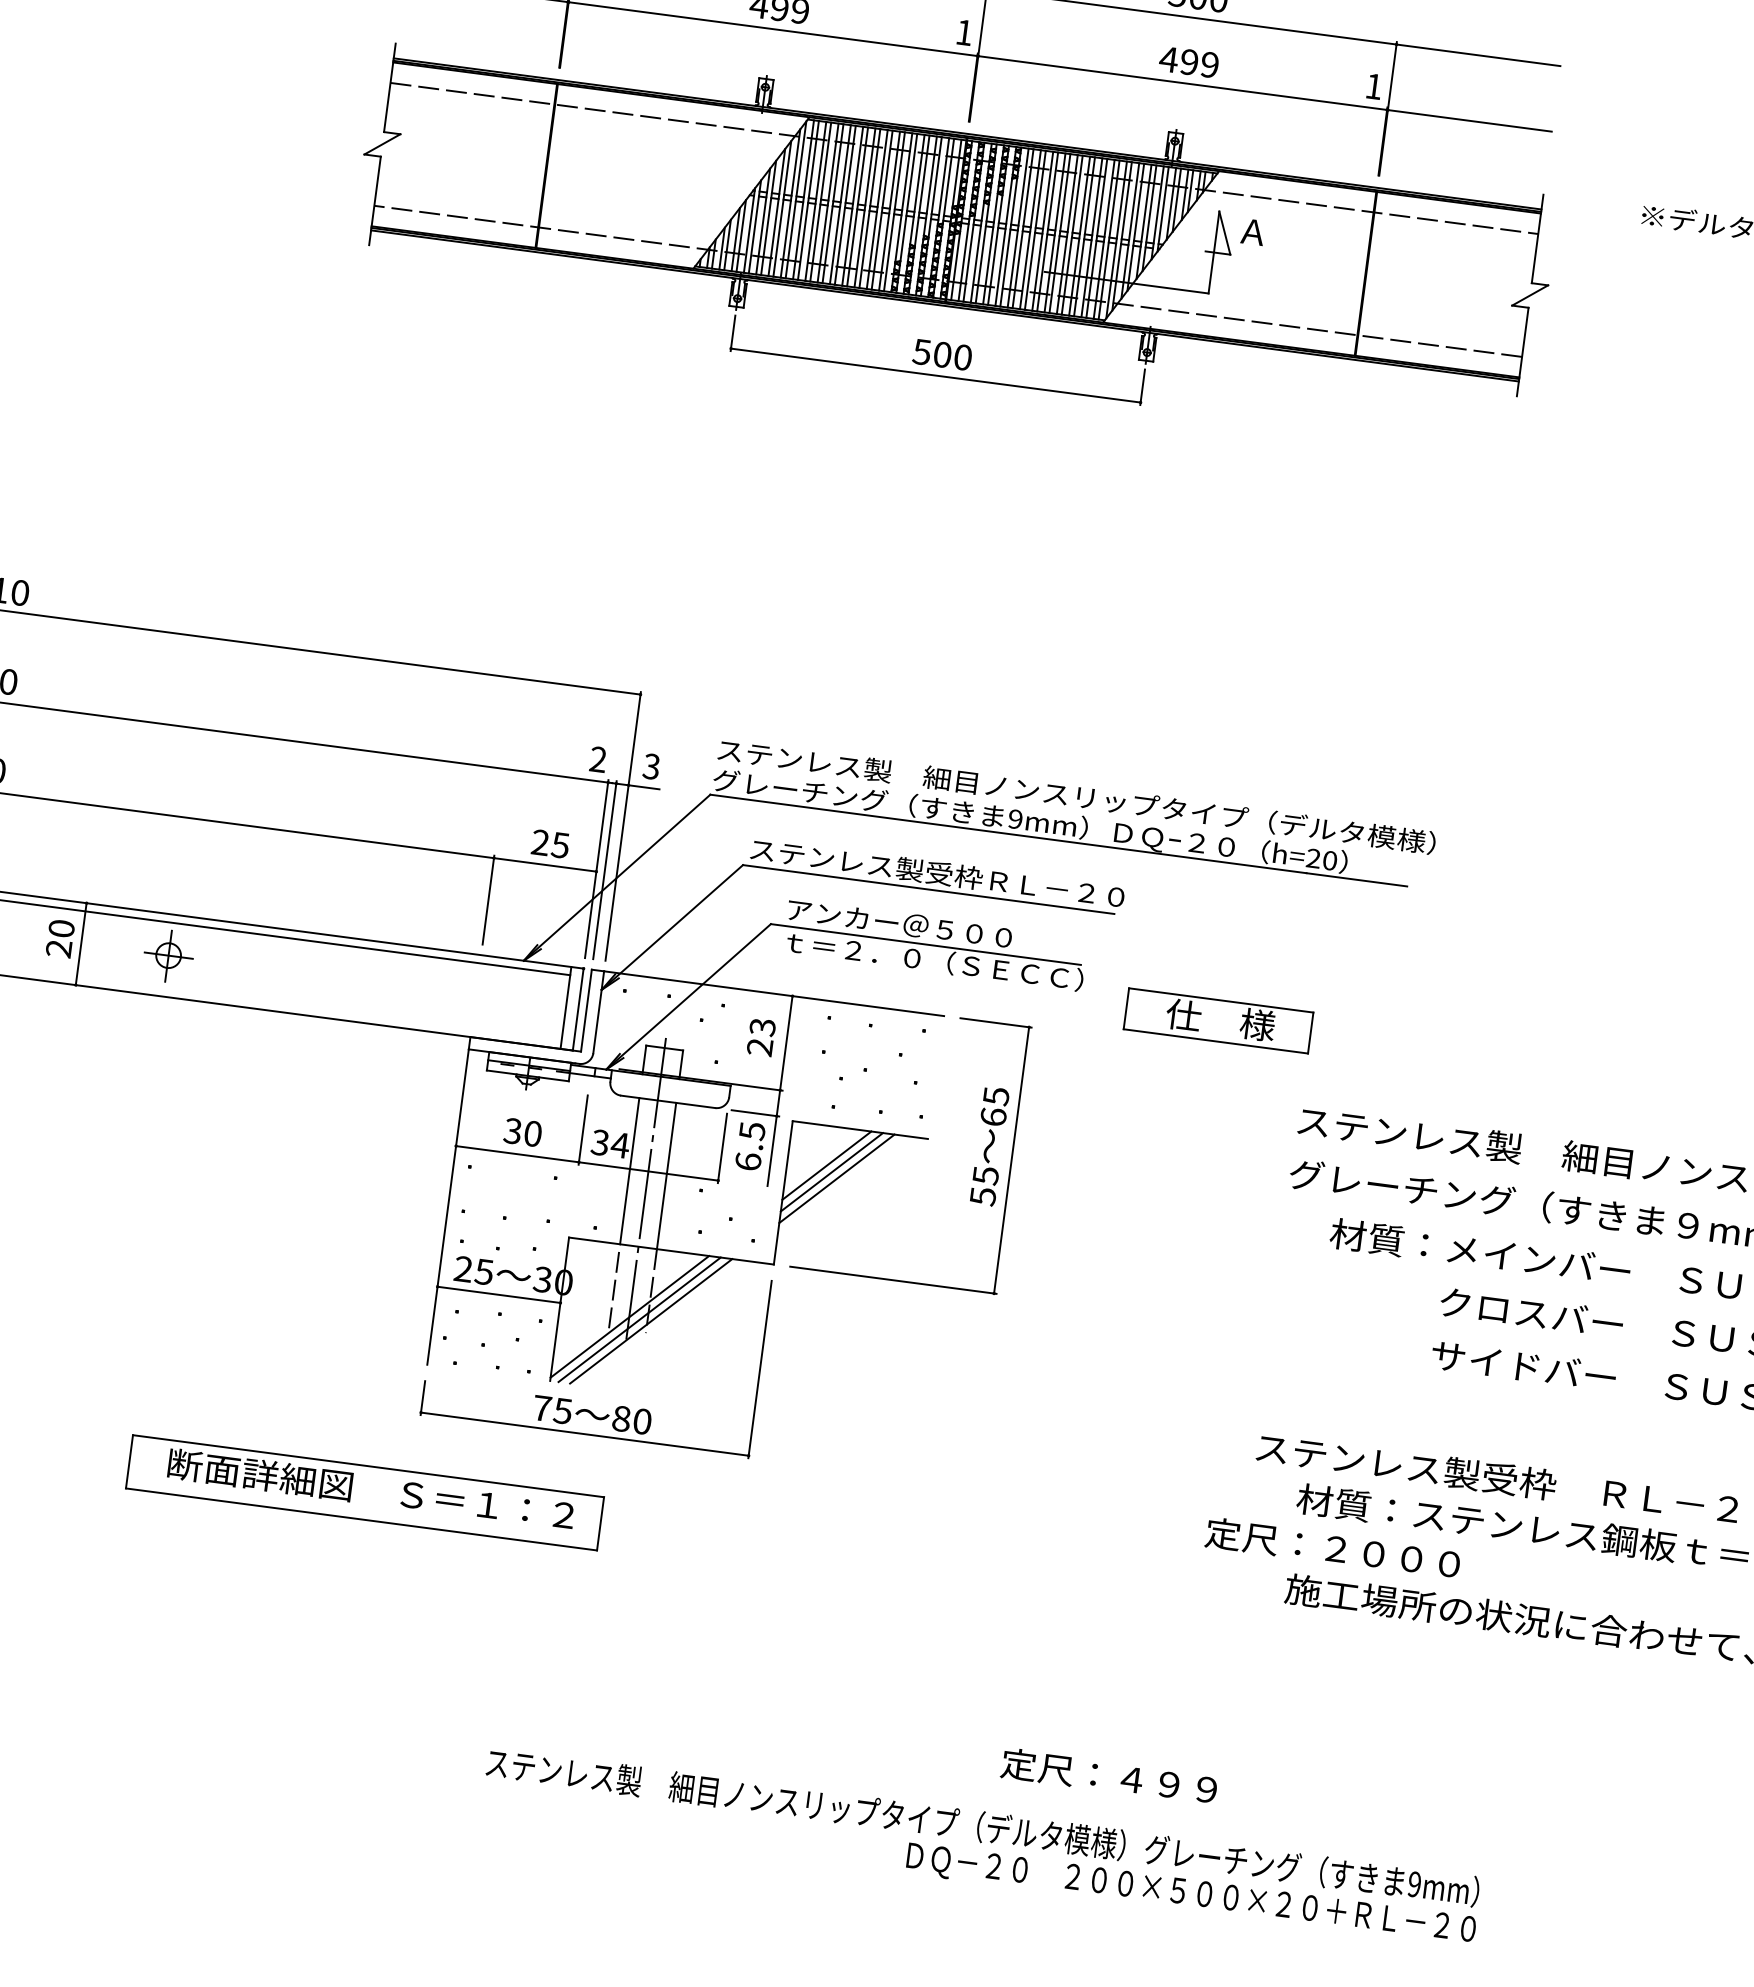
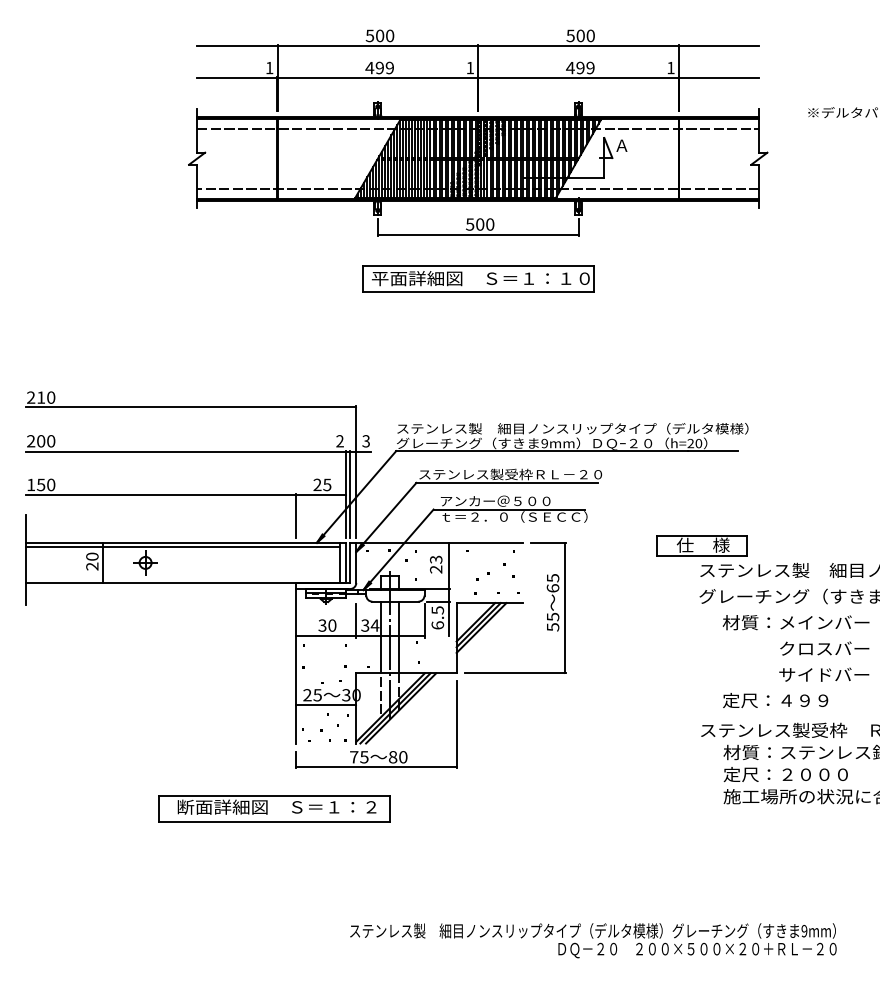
part: (924, 464) -> (478, 278), added
part: (1216, 1020) -> (701, 545), moved
text: (1332, 1548) -> (785, 774), moved
text: (1109, 1776) -> (775, 700), moved

